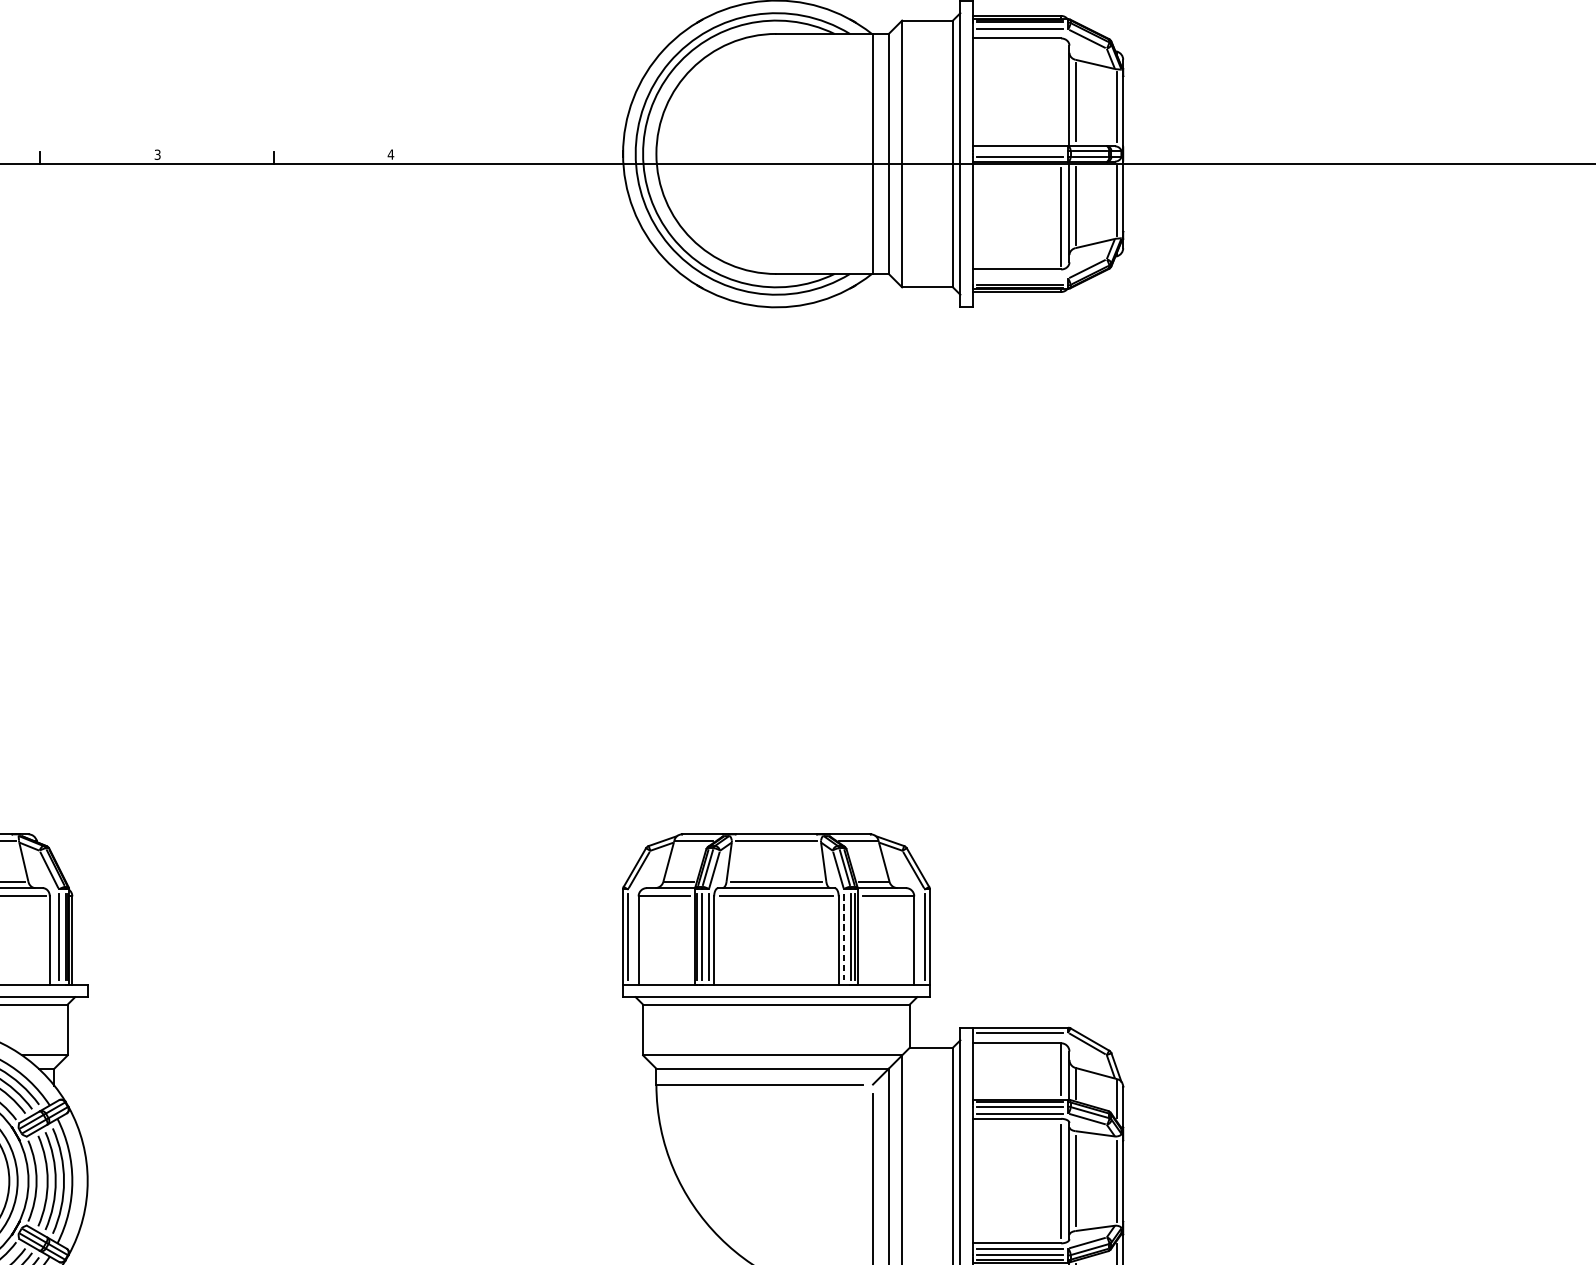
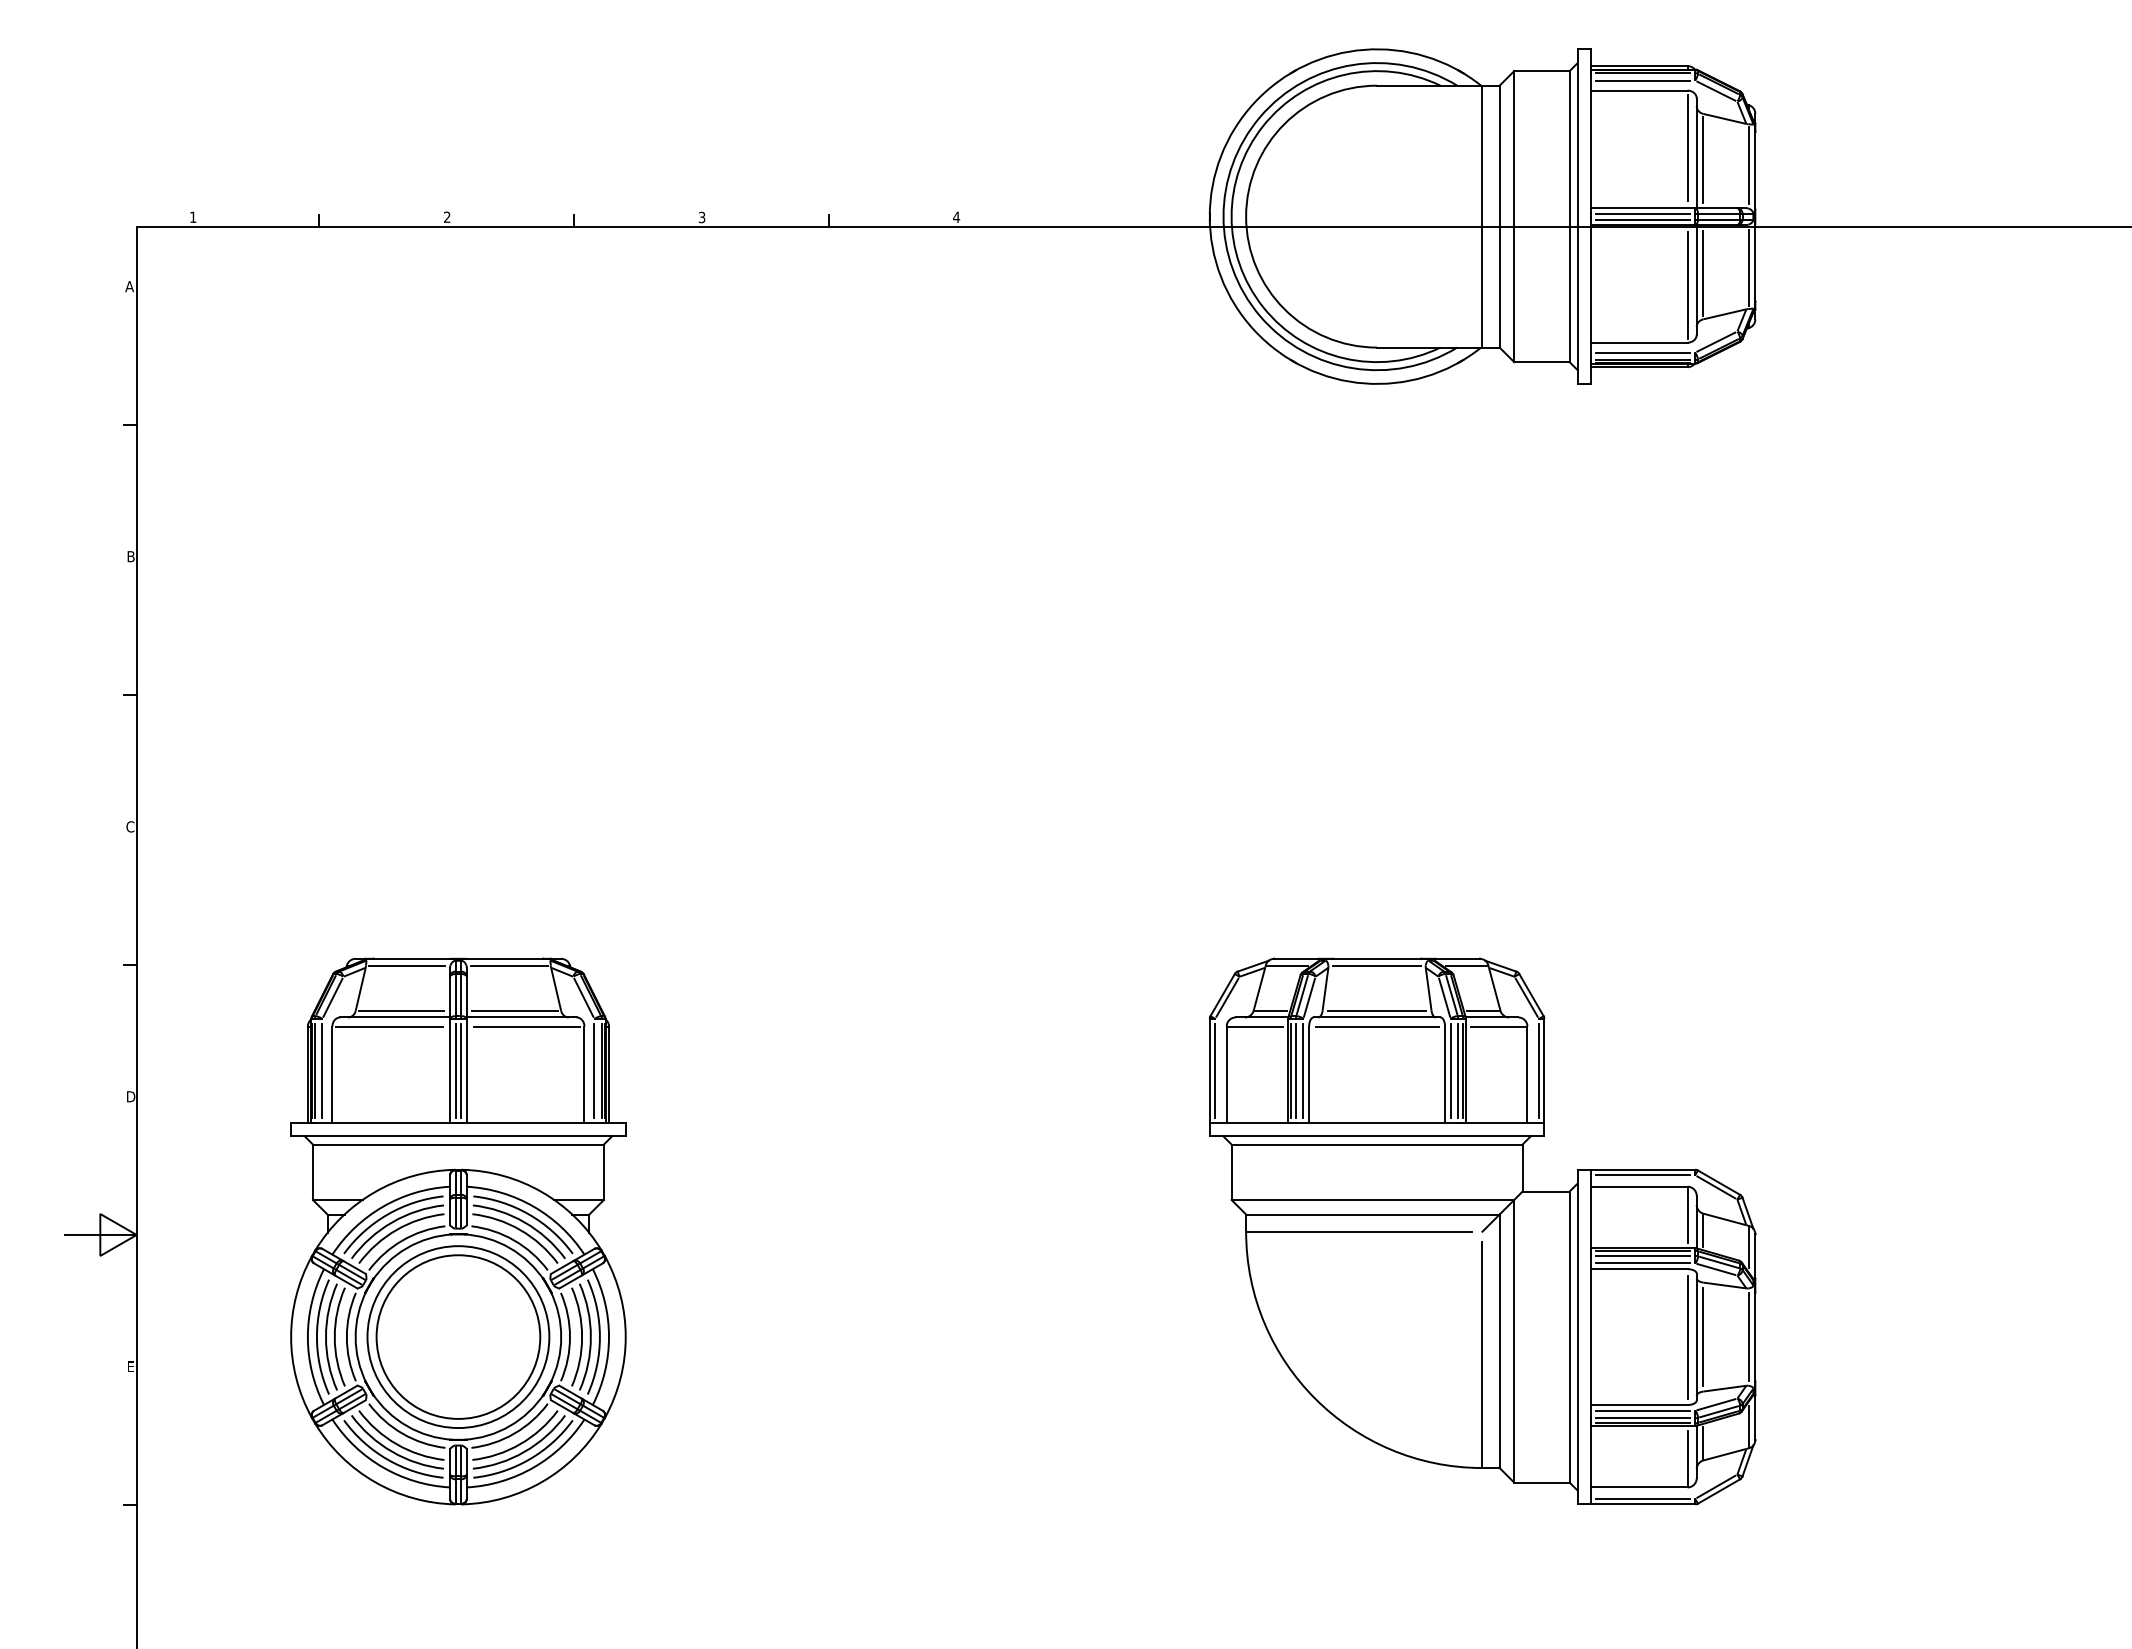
line: (1061, 90) -> (1687, 147), added
line: (1020, 151) -> (1643, 213), added
line: (1020, 278) -> (1643, 352), added
line: (843, 936) -> (1450, 1070), dashed -> solid

